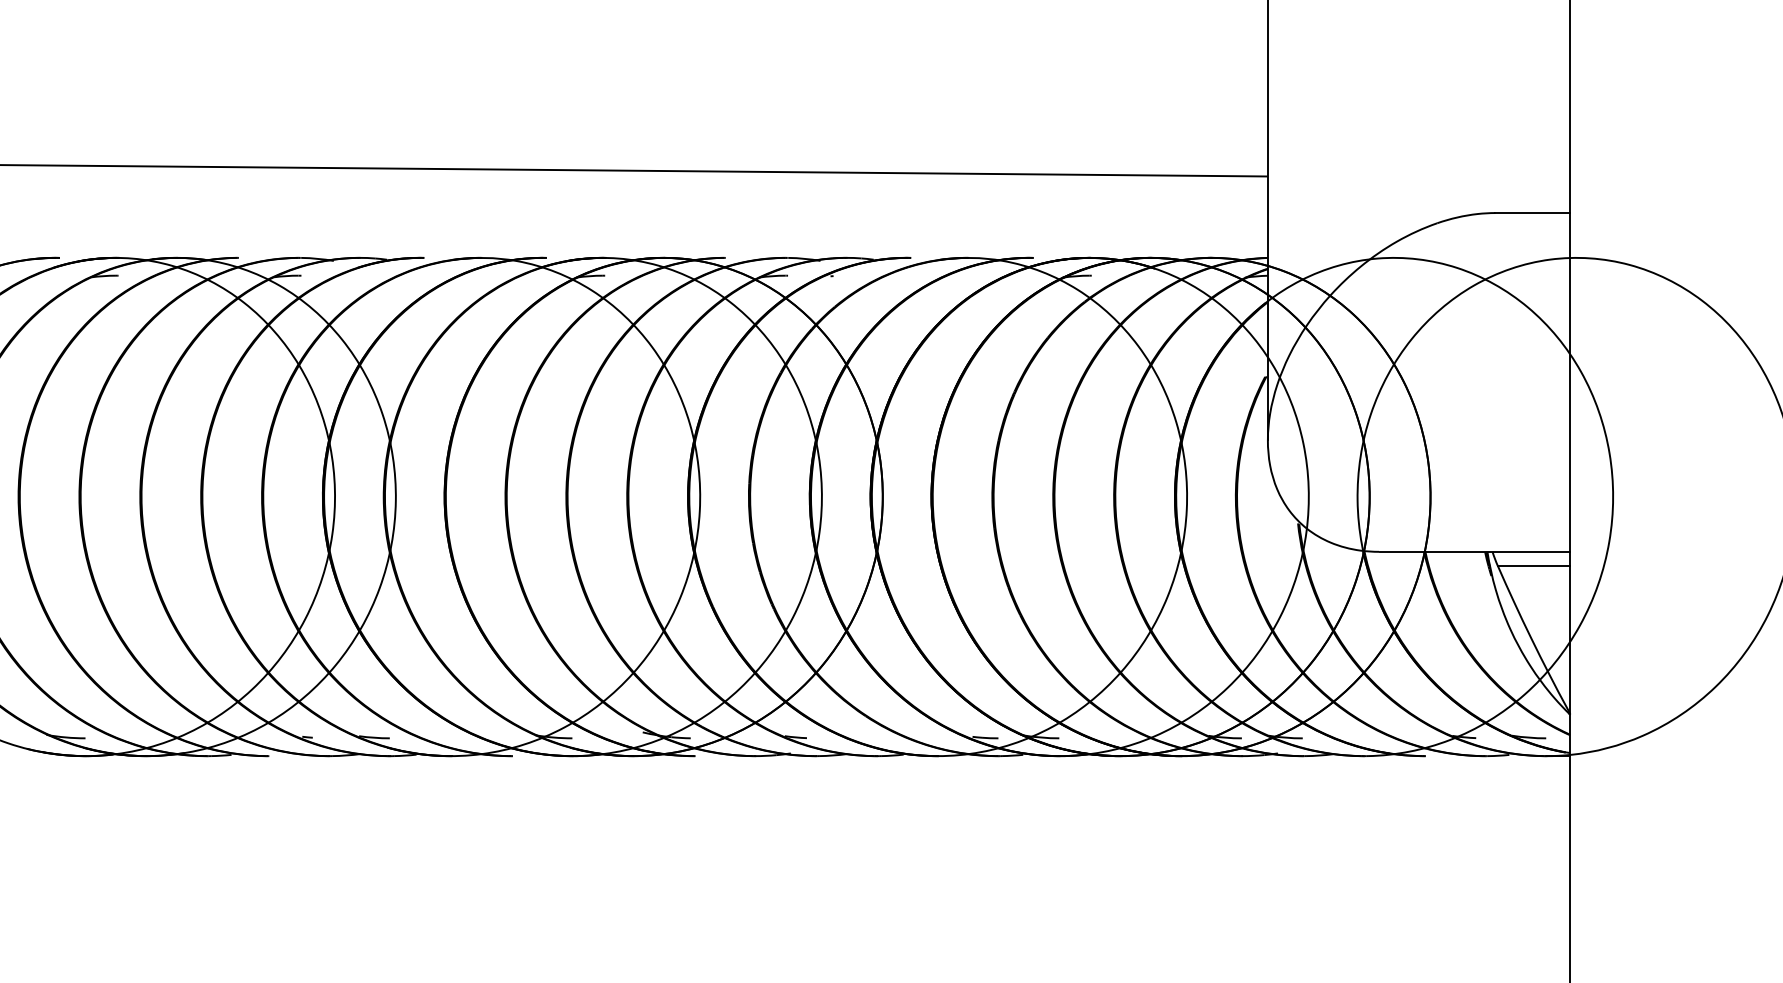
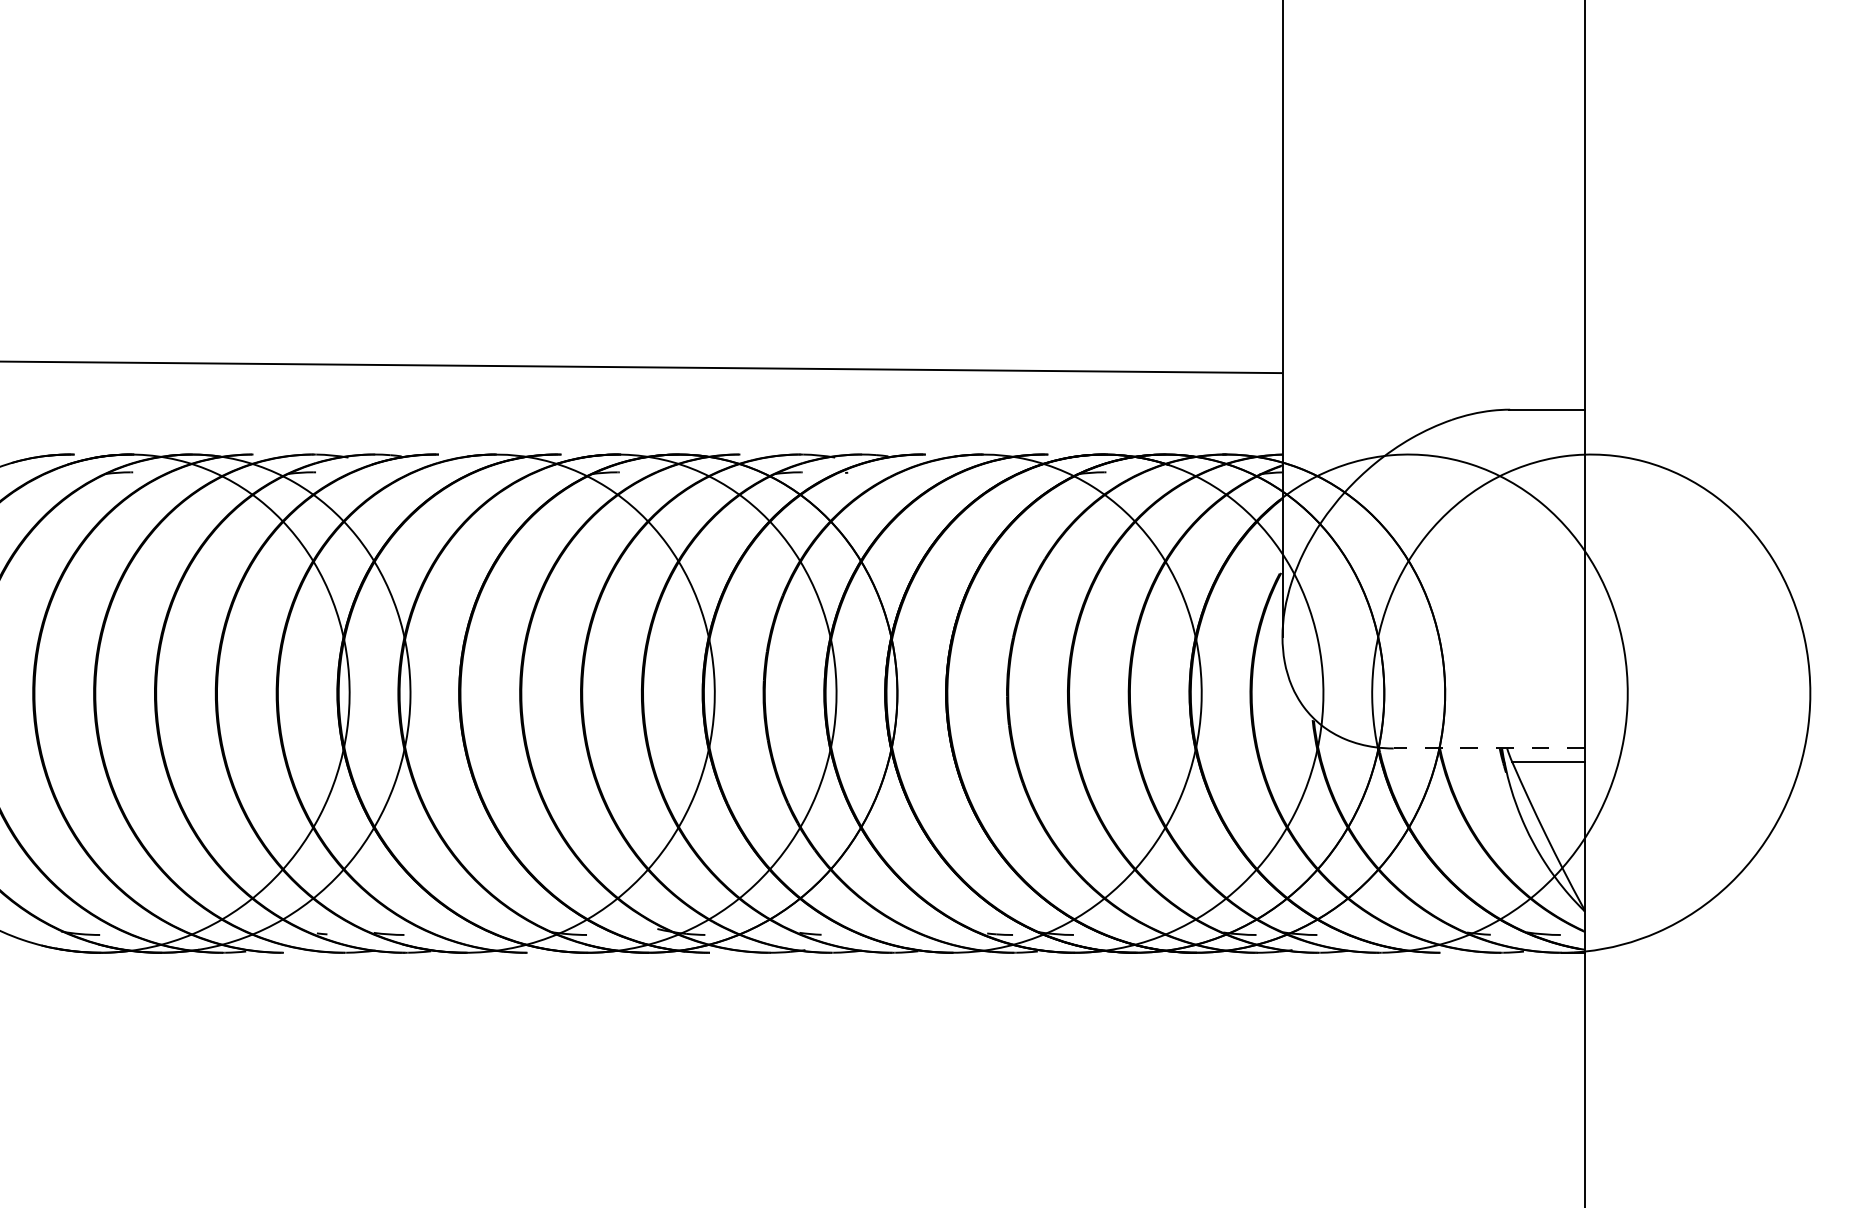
line: (1474, 551) -> (1489, 748), solid -> dashed

